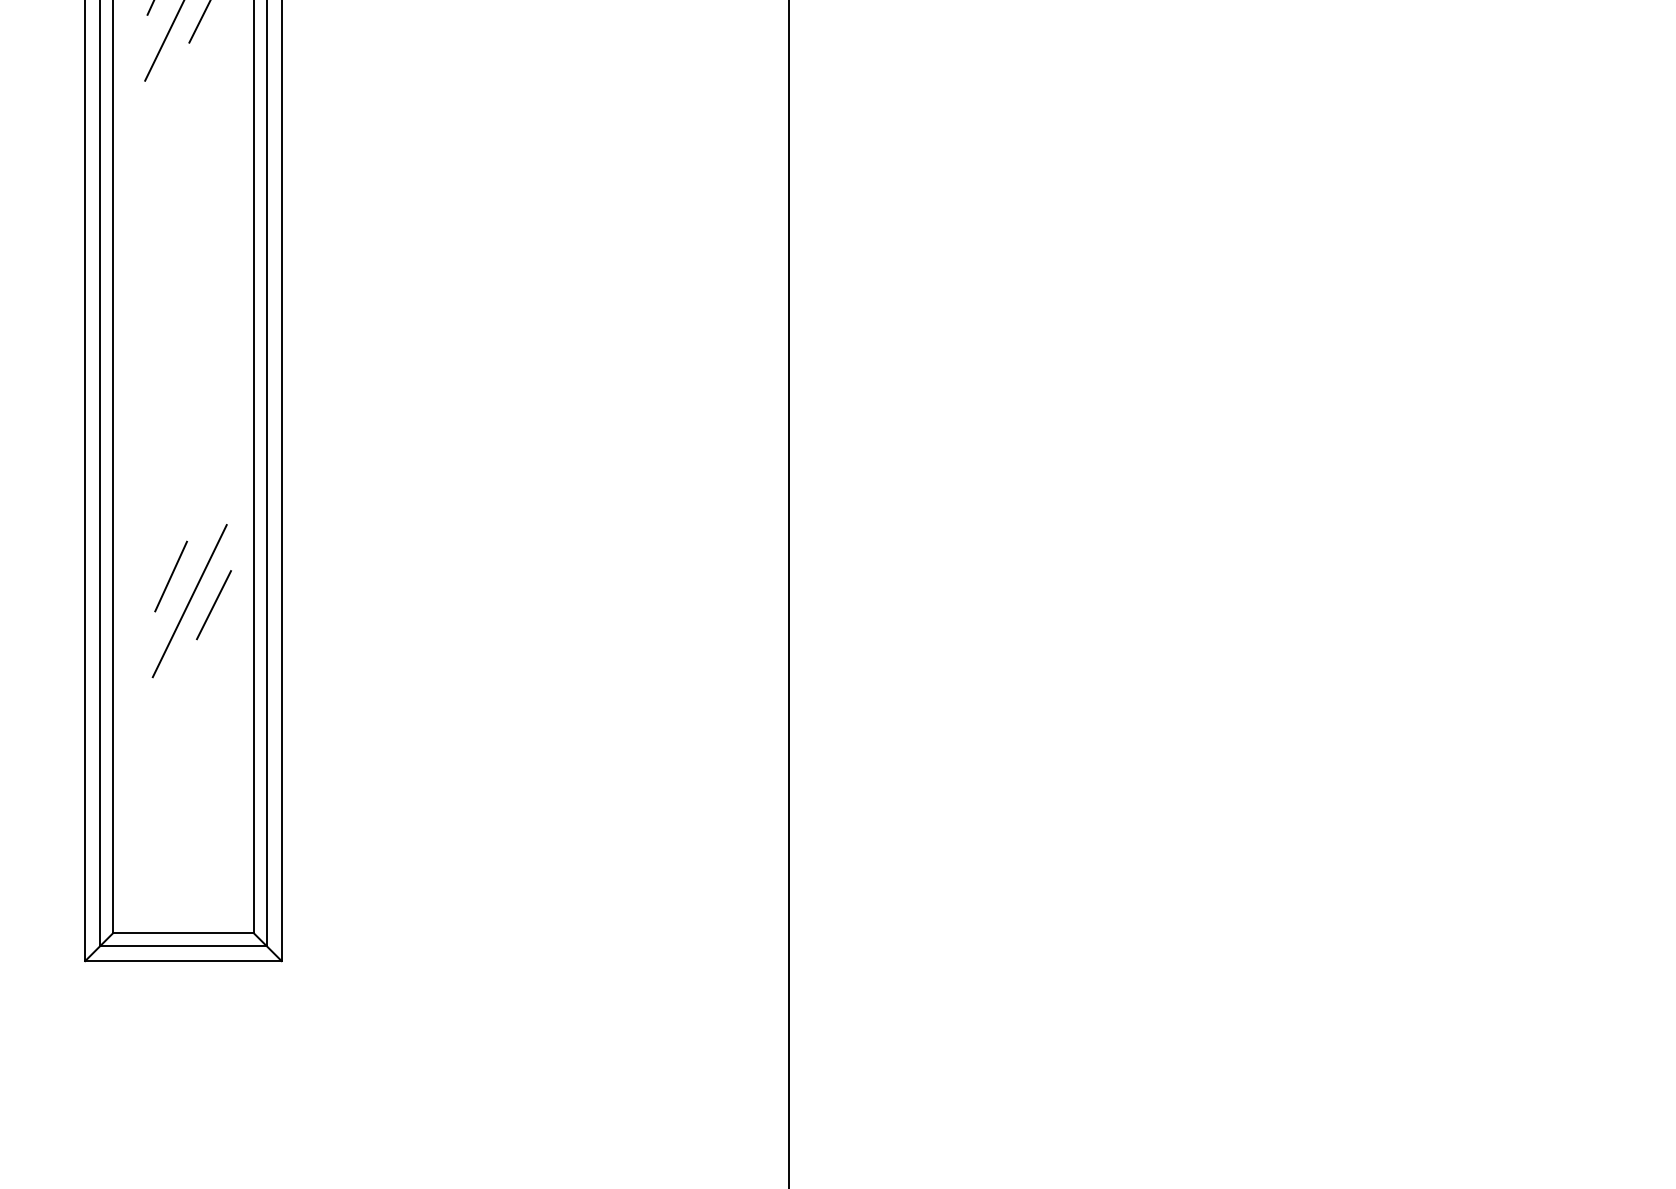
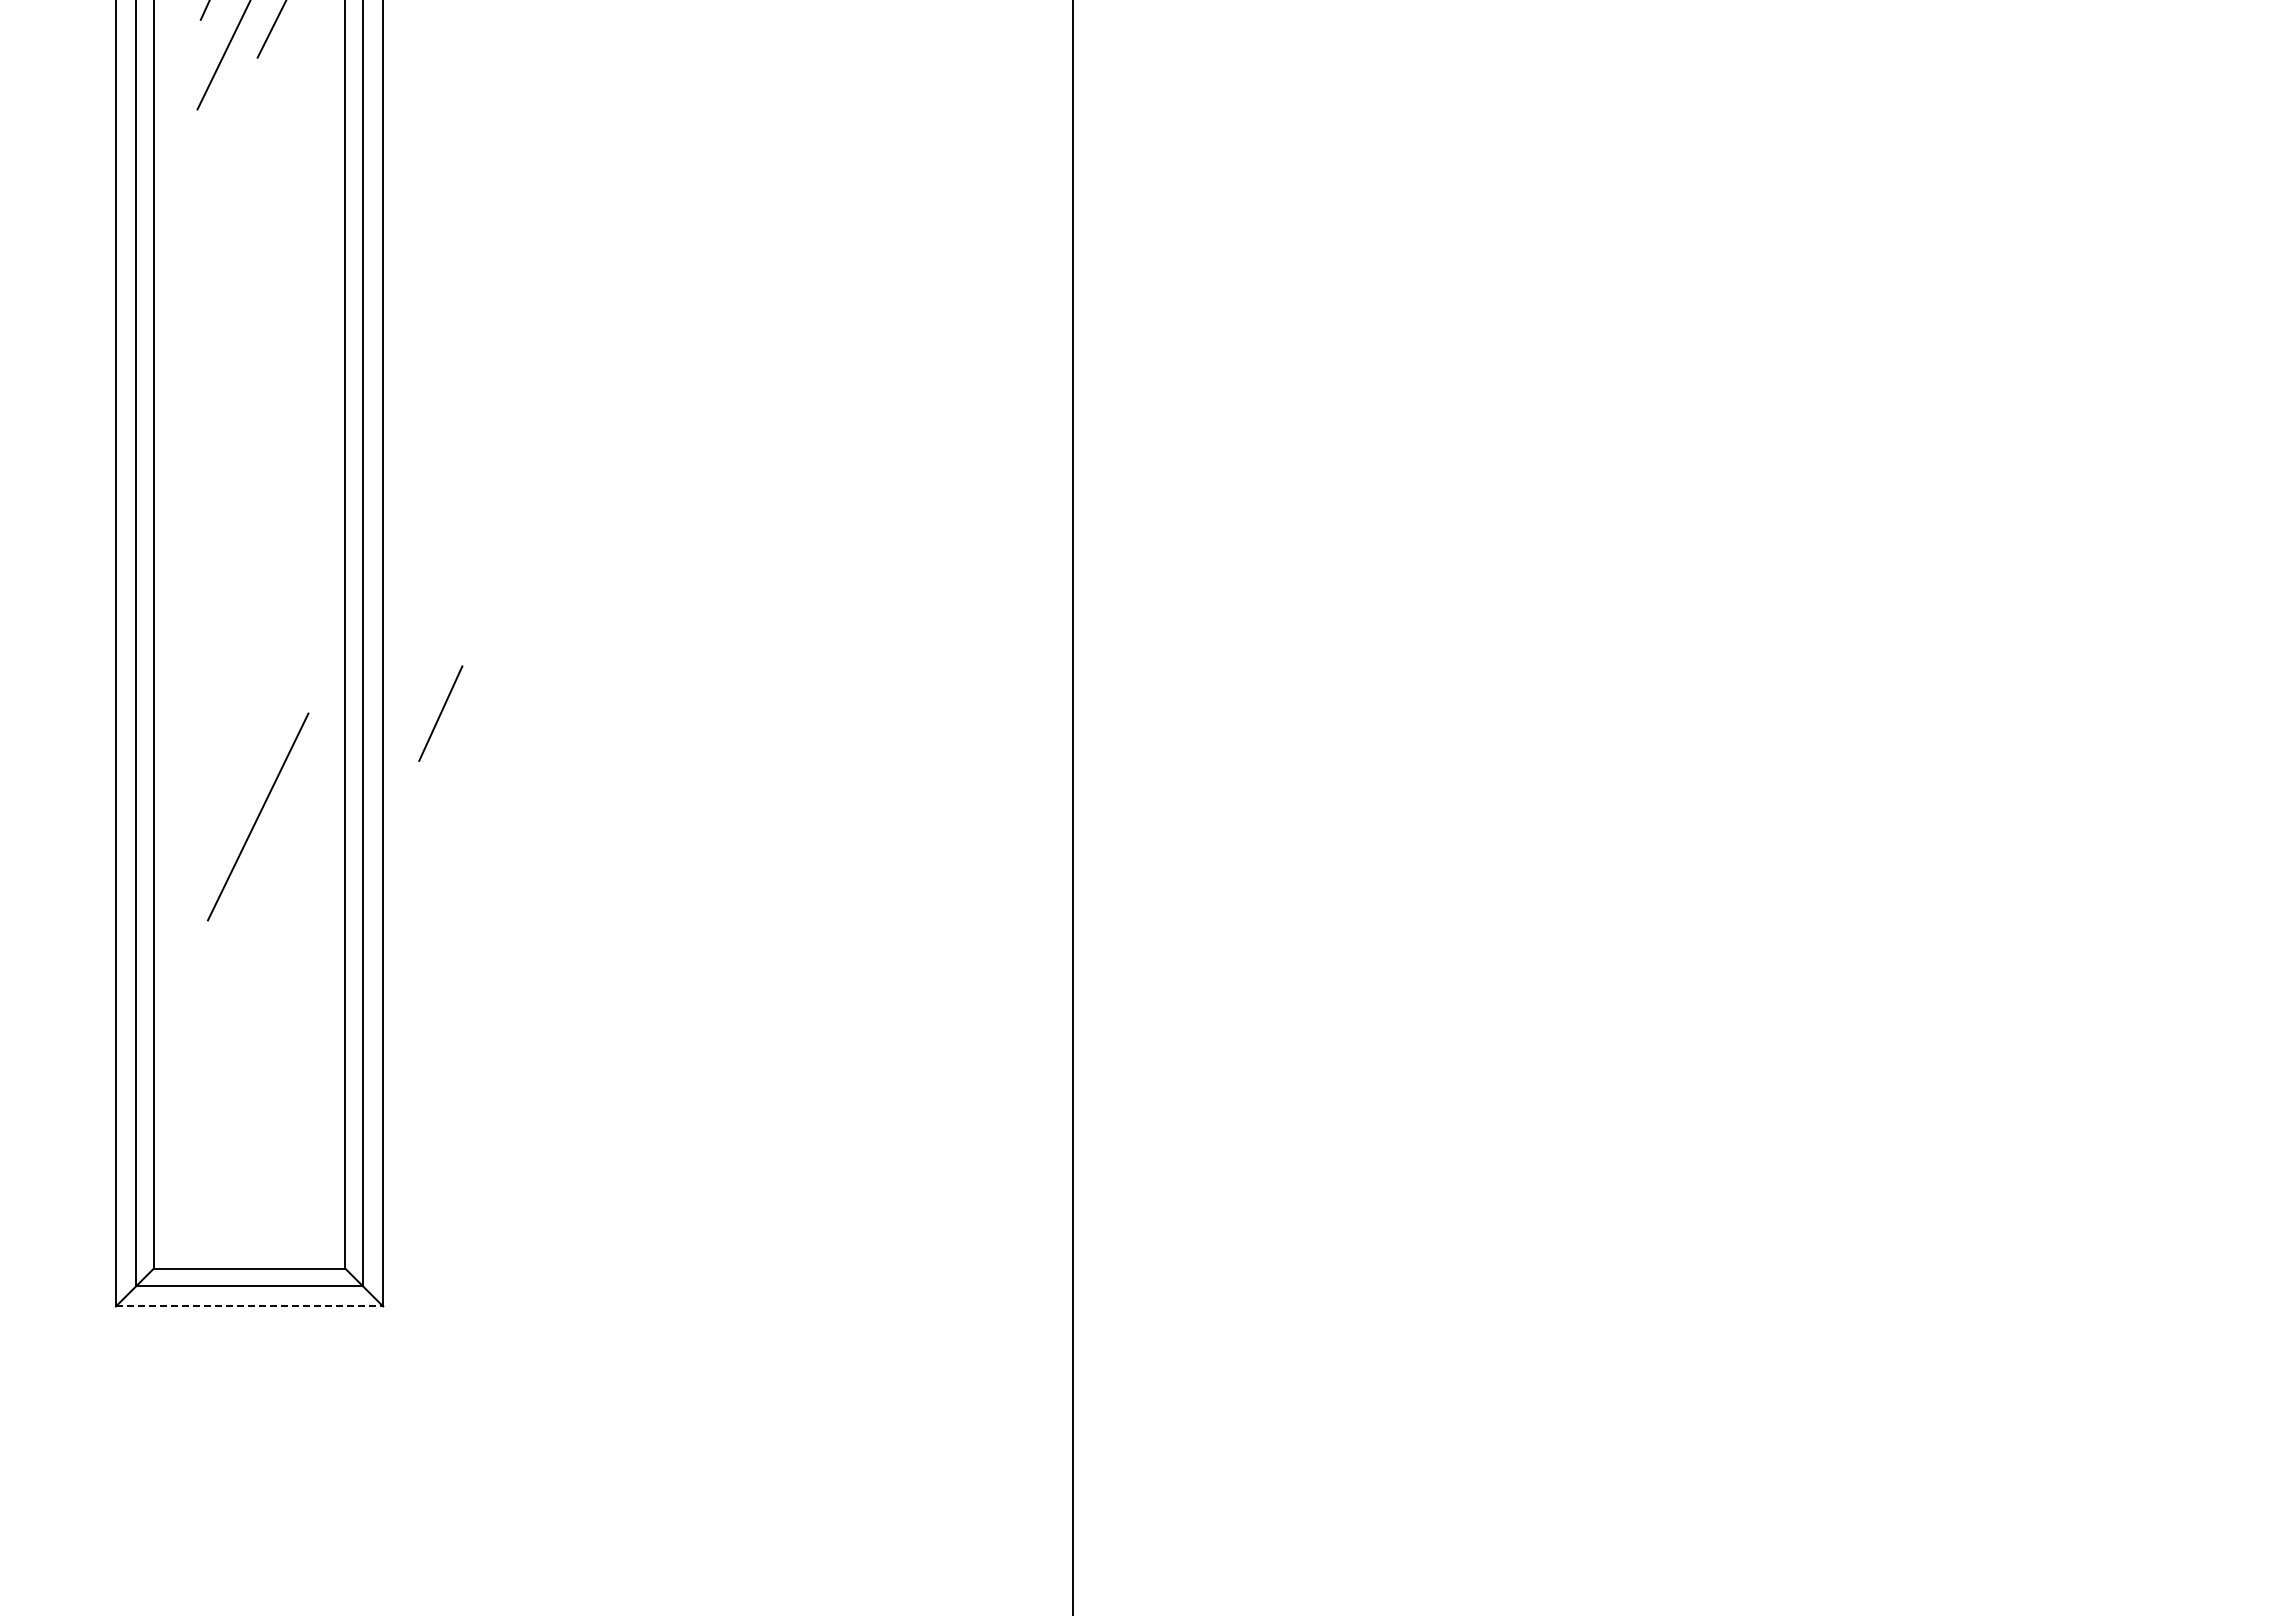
line: (170, 576) -> (440, 713), moved
line: (214, 605) -> (291, 822), removed
line: (183, 961) -> (249, 1306), solid -> dashed

